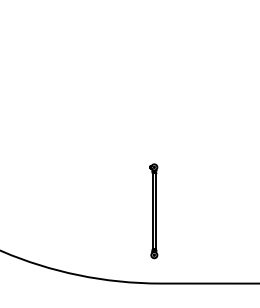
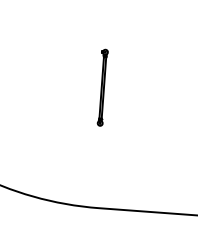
part: (153, 211) -> (102, 87), moved

